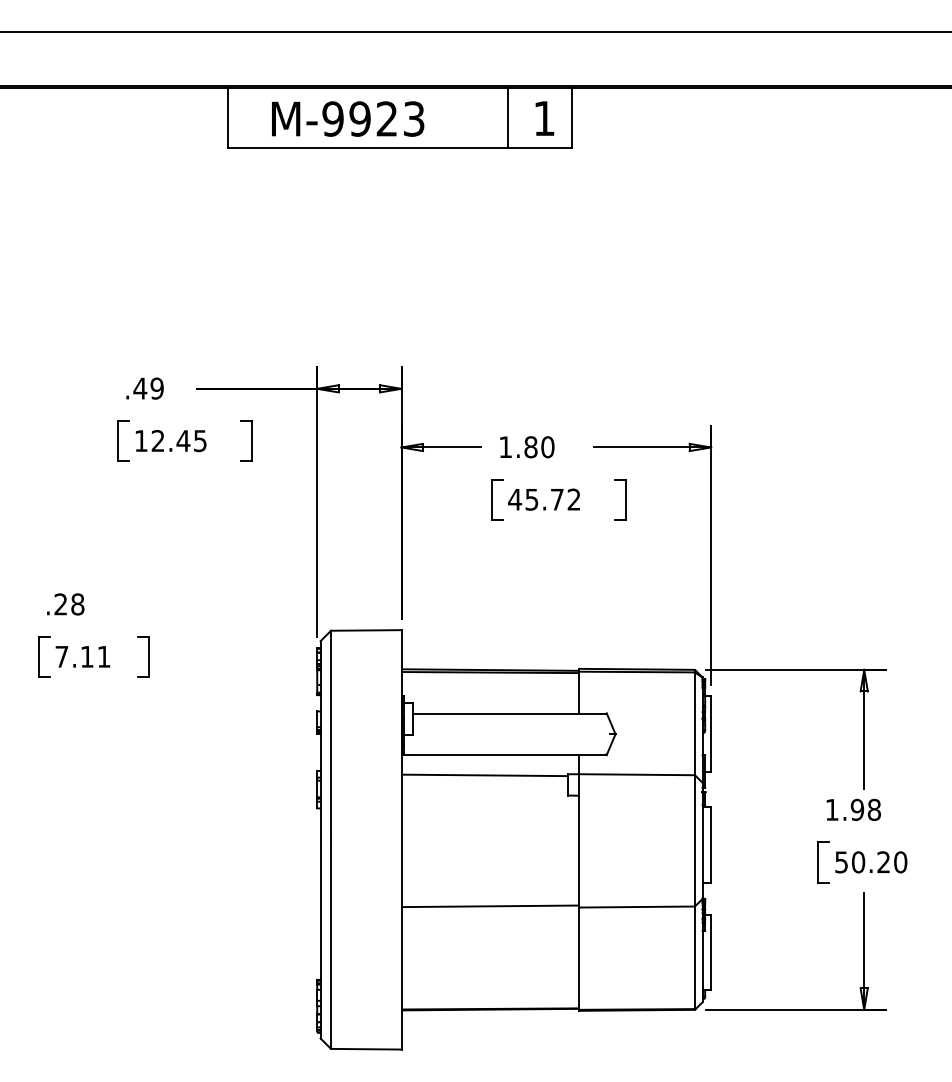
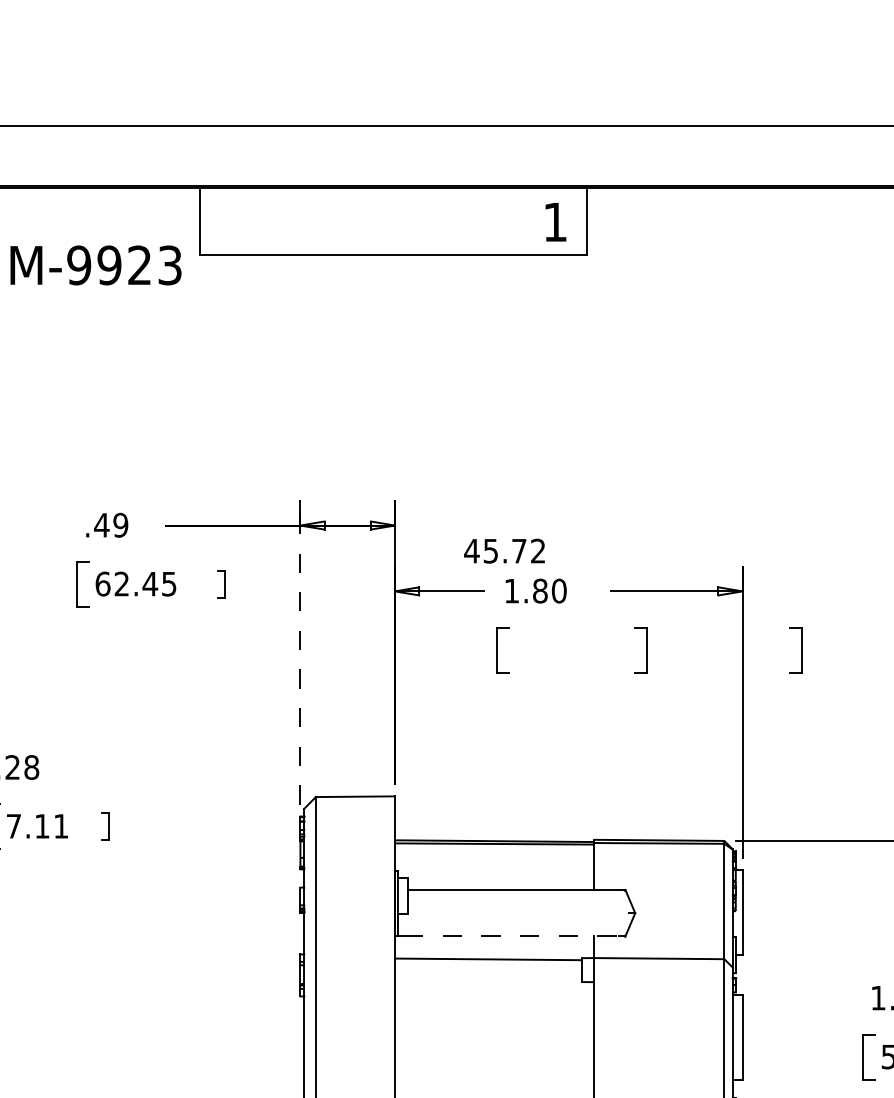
line: (507, 117) -> (513, 221), removed
text: (348, 118) -> (96, 264), moved
part: (246, 440) -> (221, 583), size x0.6
text: (141, 441) -> (103, 584), 12.45 -> 62.45
text: (543, 499) -> (503, 550), moved
part: (758, 499) -> (795, 649), added
line: (317, 501) -> (300, 651), solid -> dashed
part: (143, 656) -> (105, 825), size x0.6
line: (505, 754) -> (511, 935), solid -> dashed

